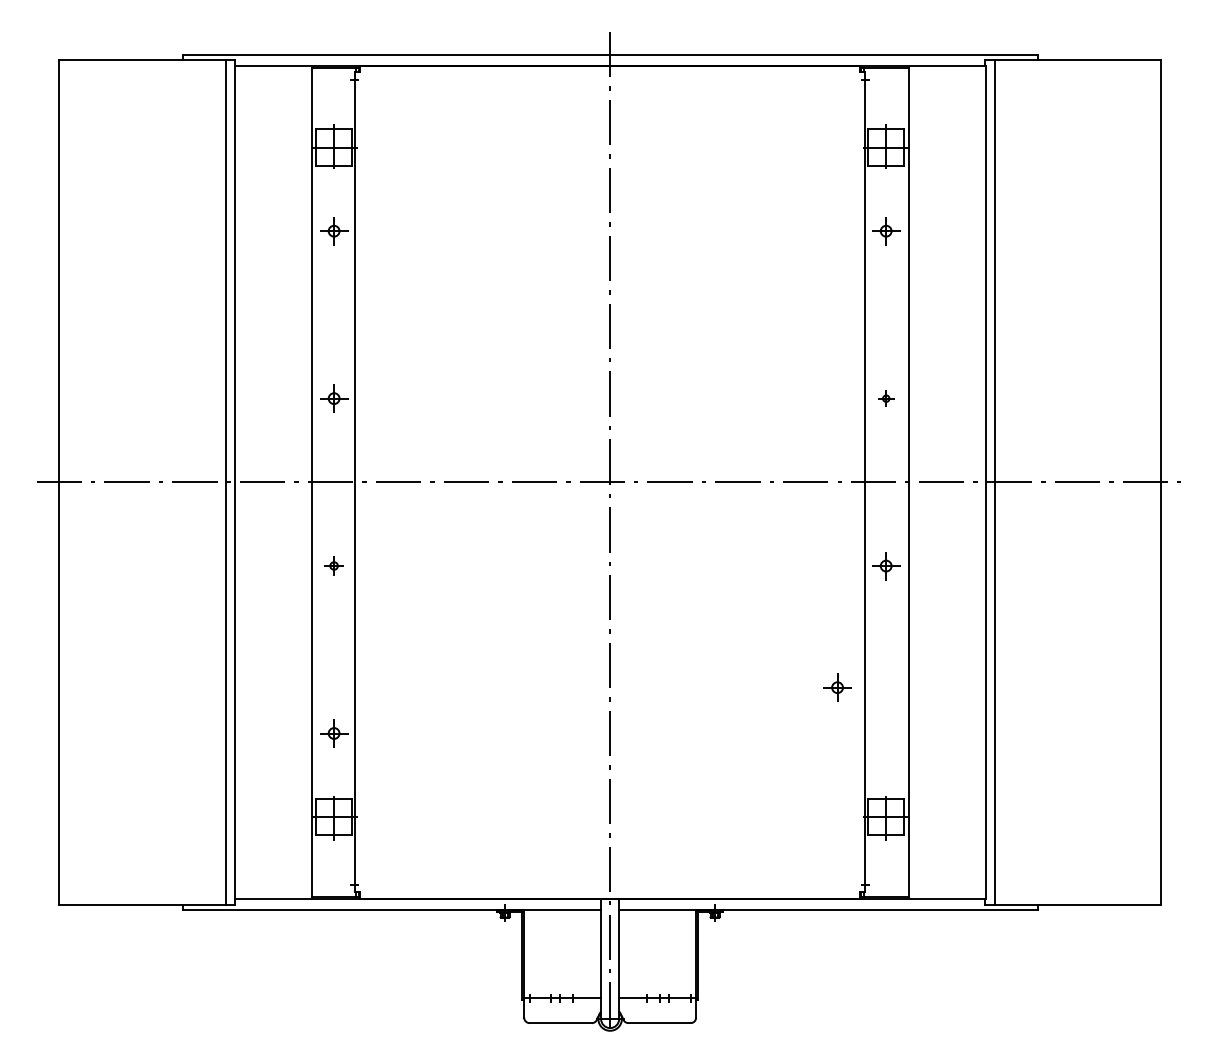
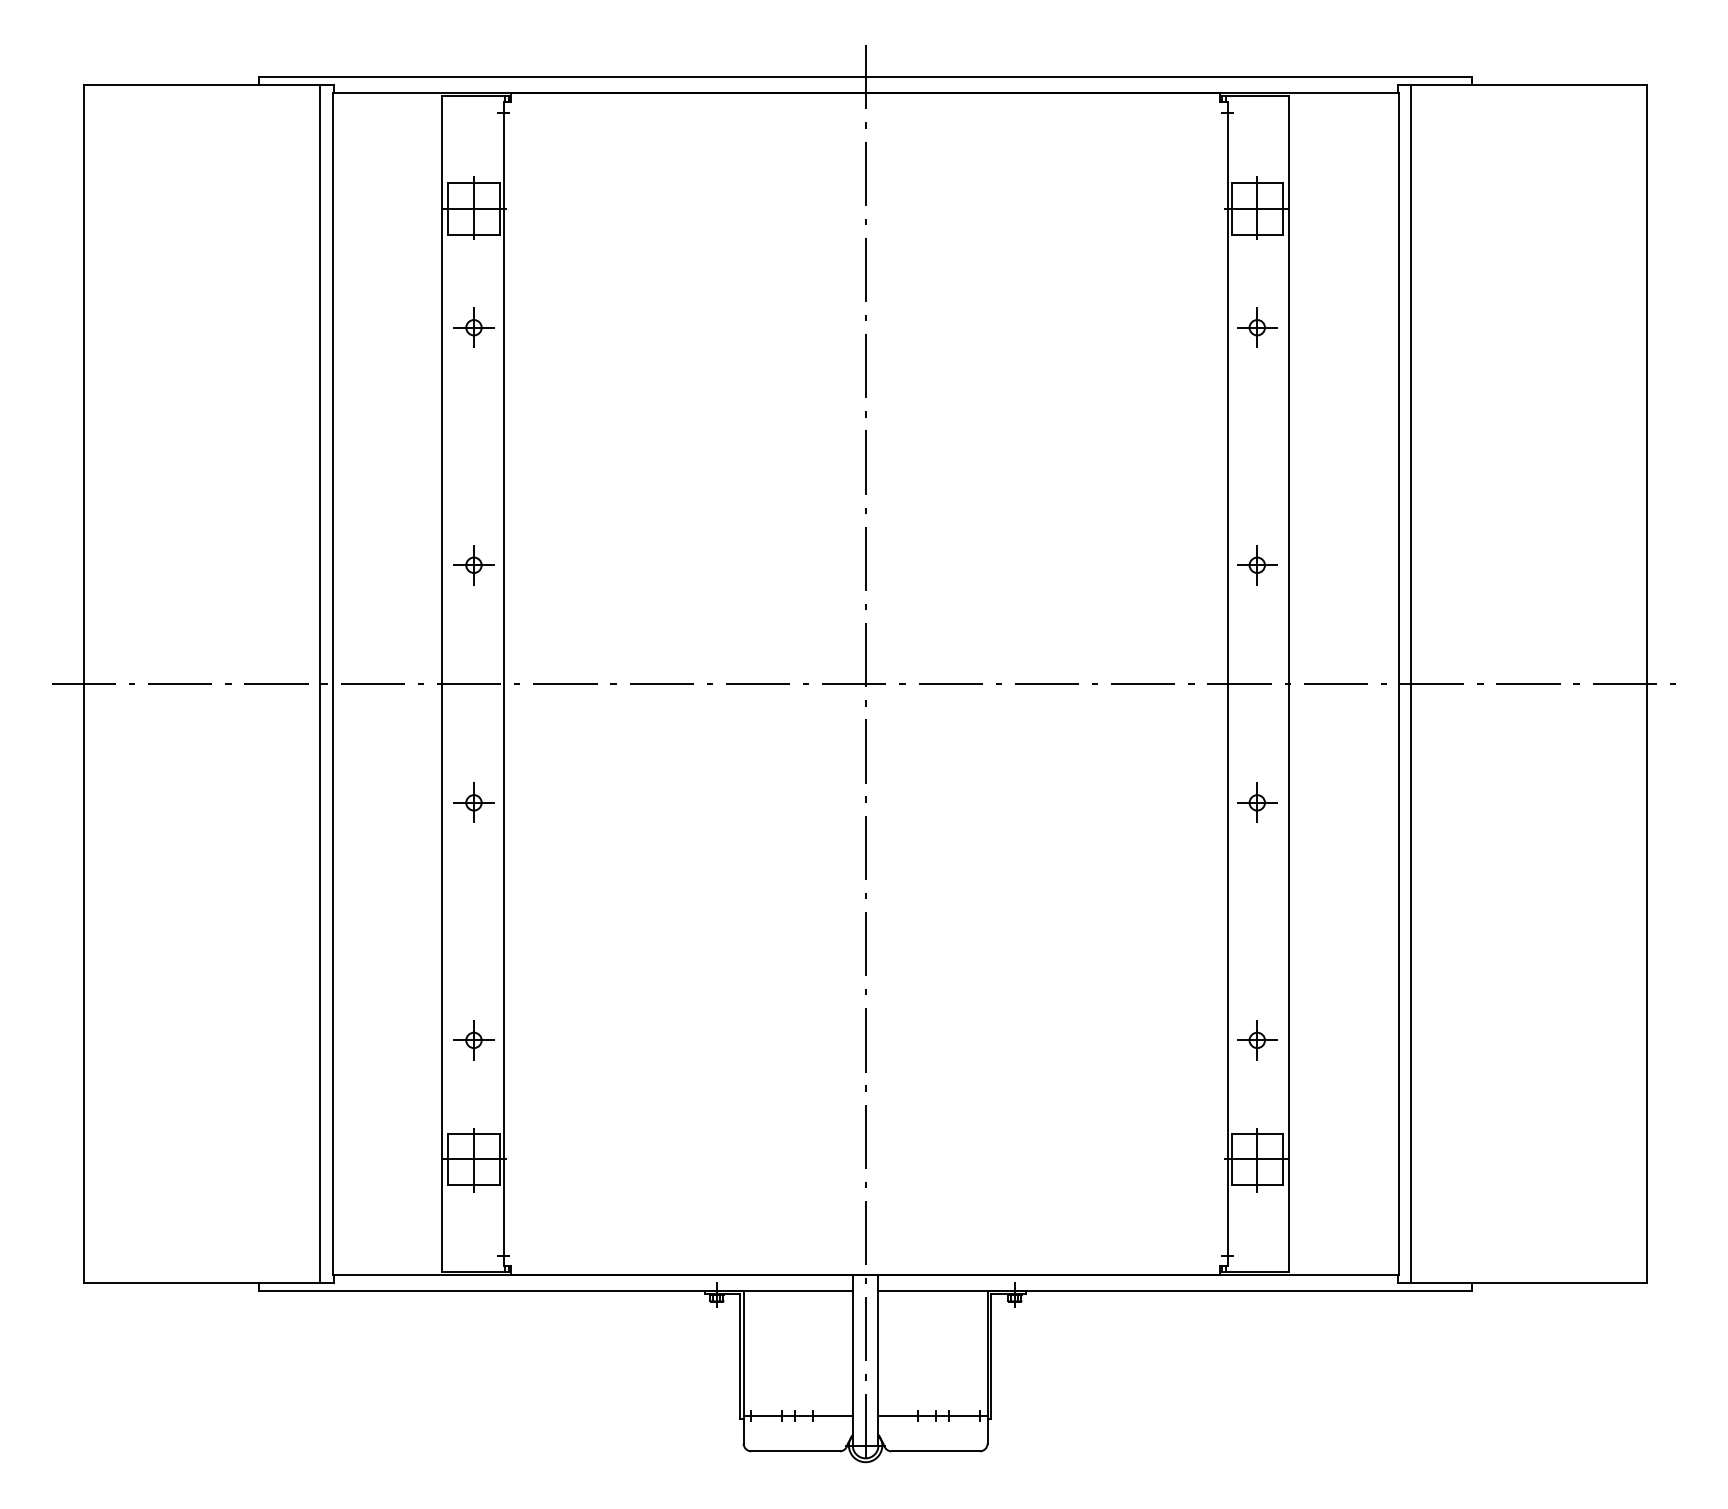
part: (886, 398) -> (1257, 565), size x1.67
part: (333, 565) -> (473, 802), size x1.43
part: (837, 687) -> (1257, 1040), moved

